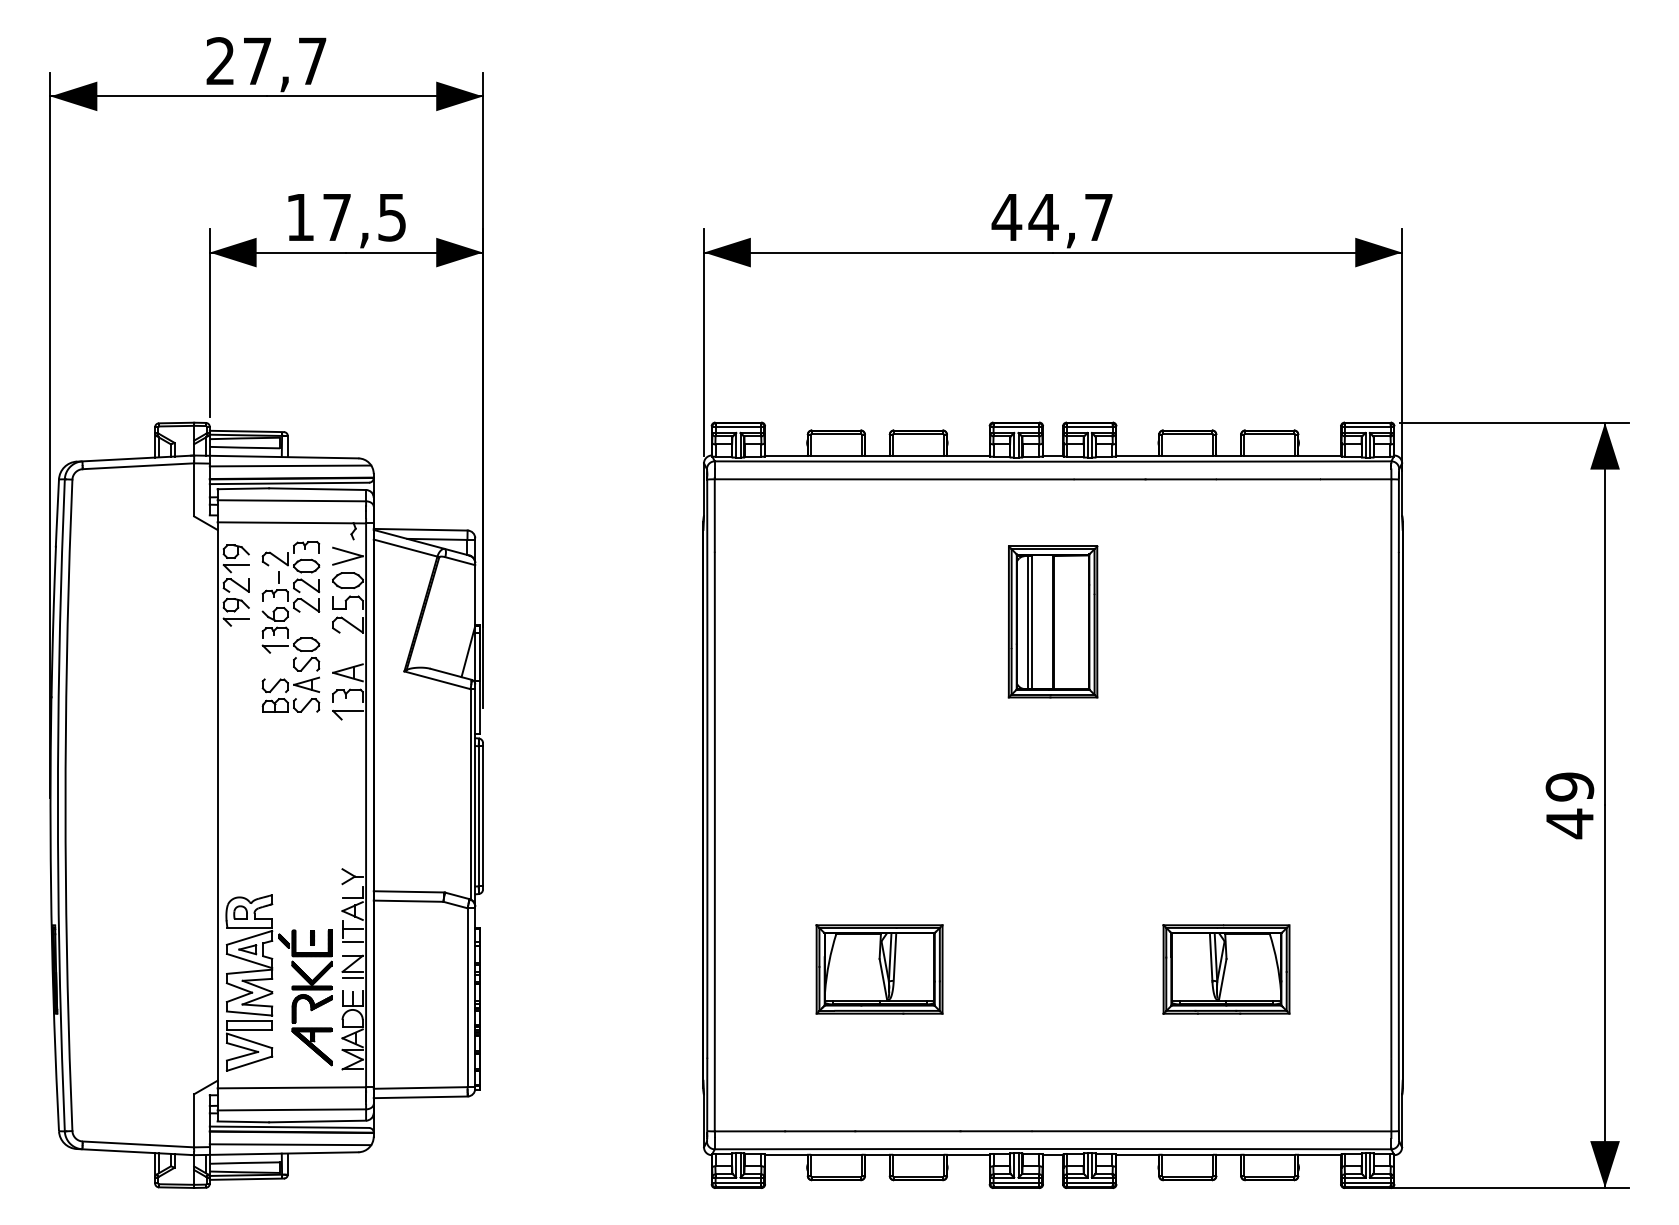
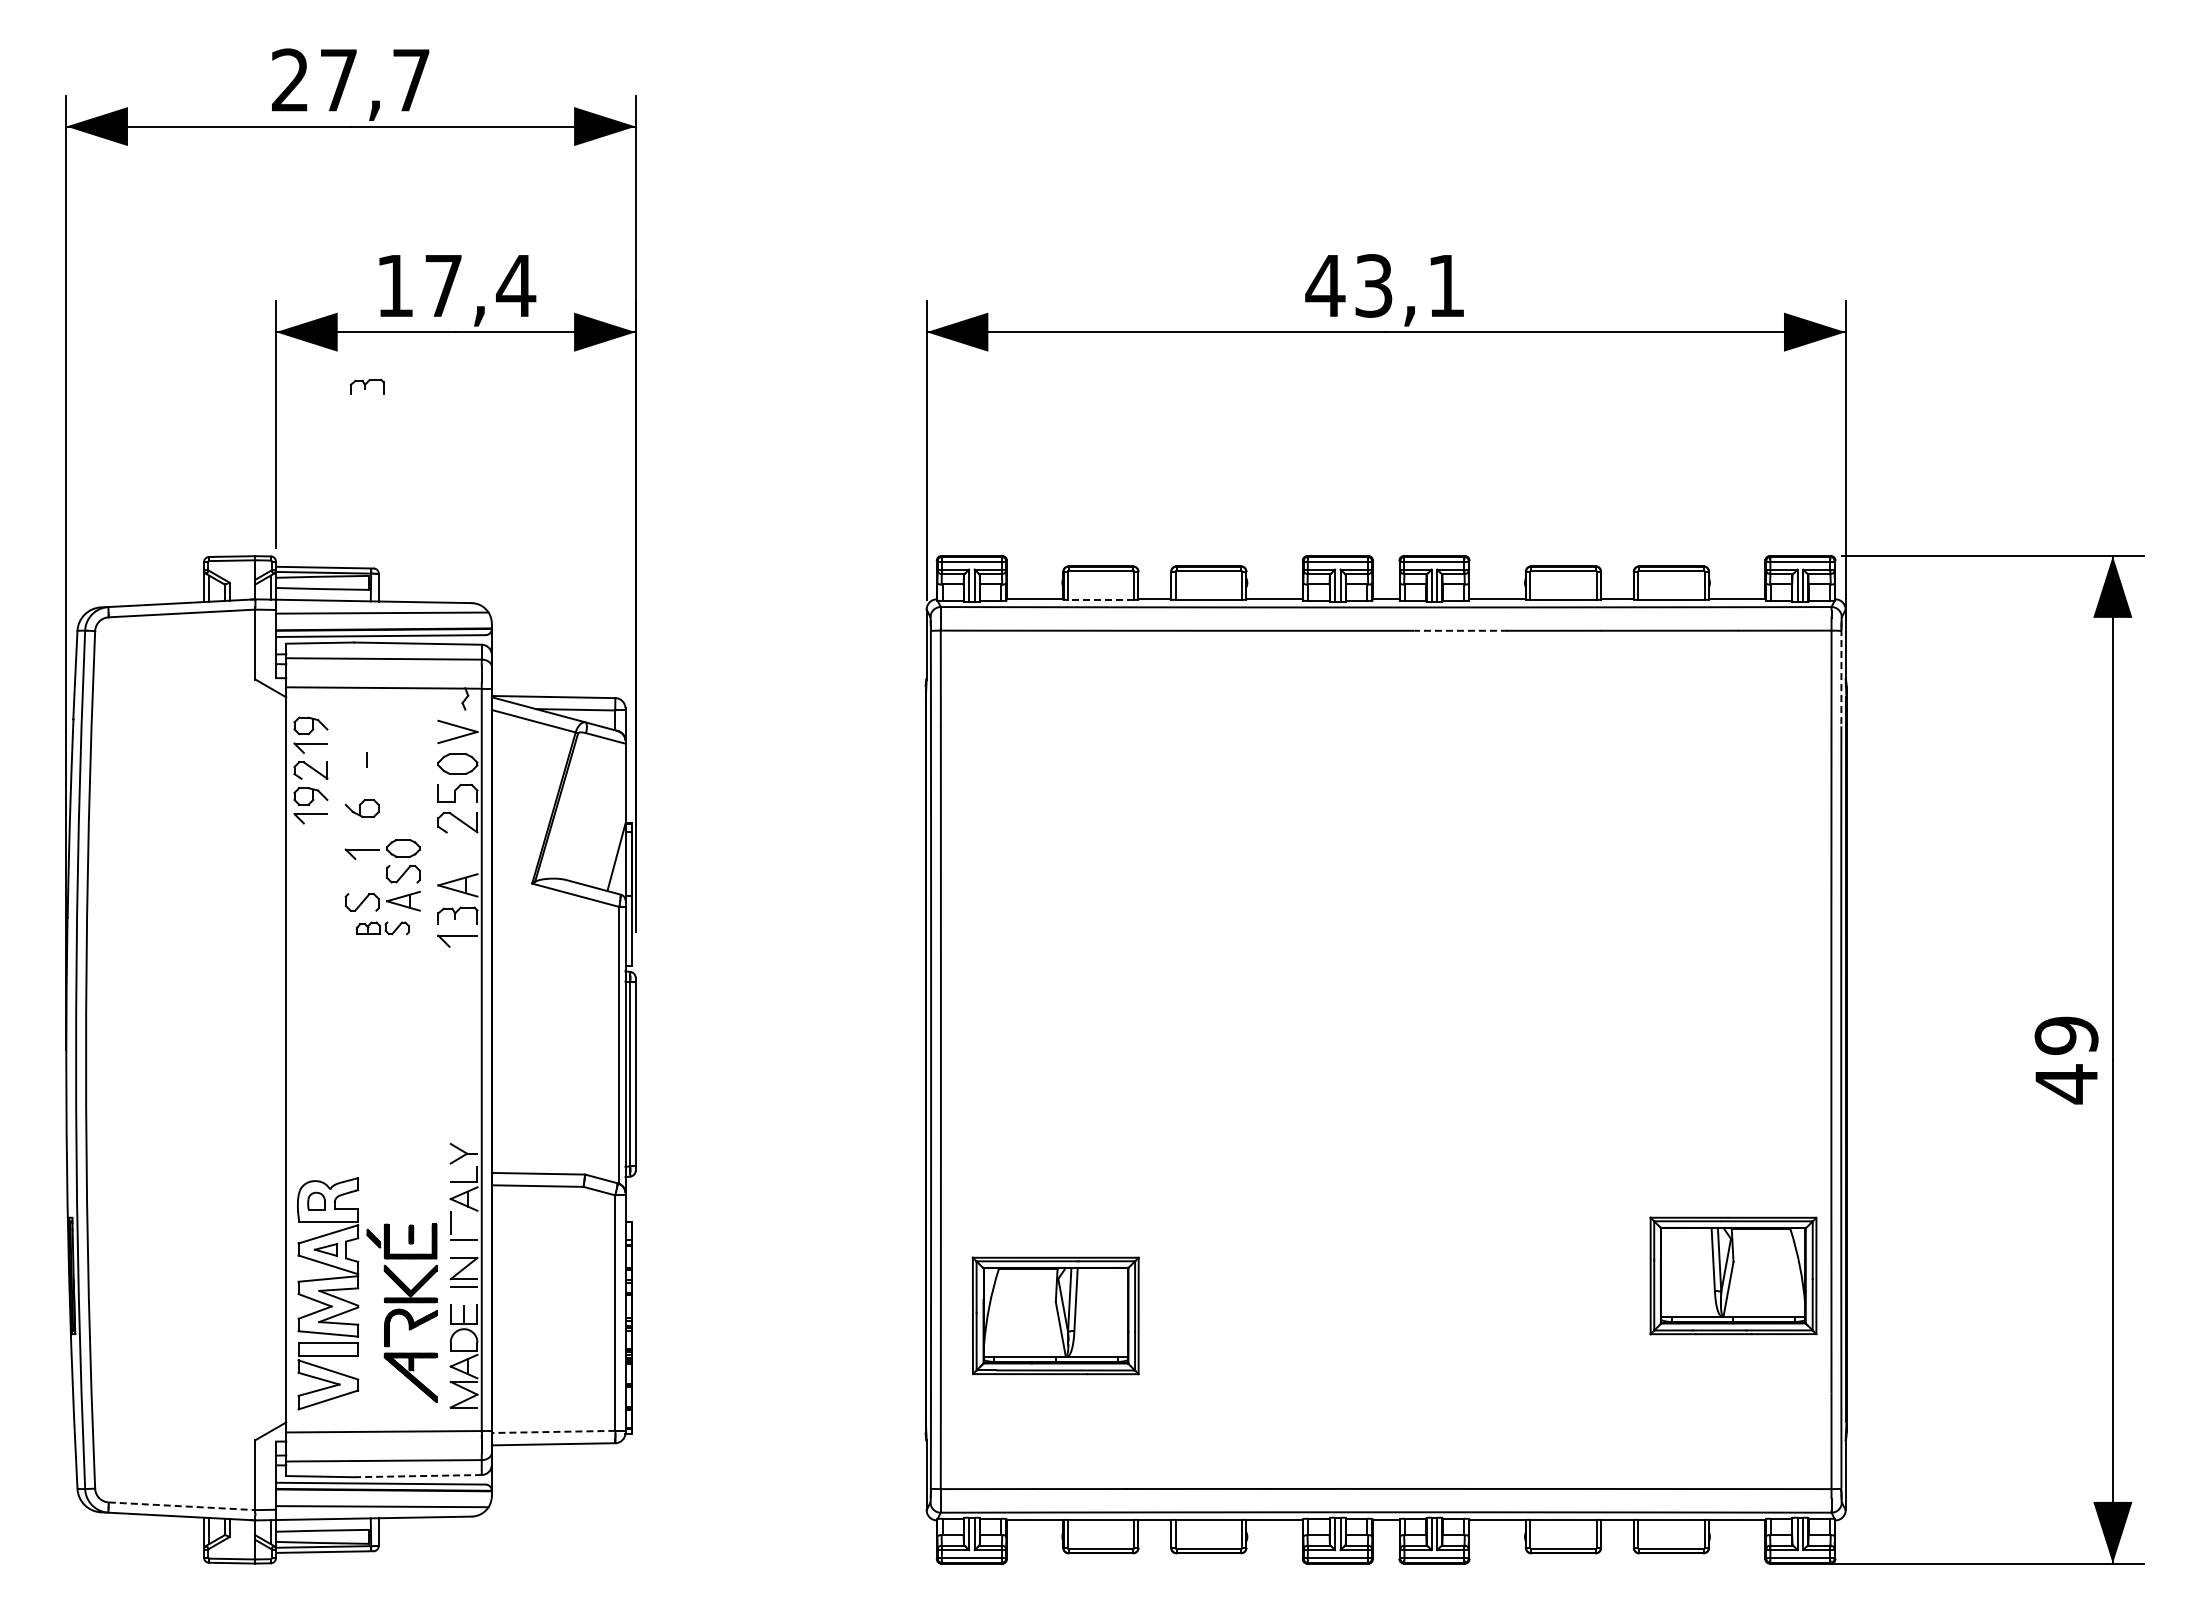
text: (391, 217) -> (515, 286), 17,5 -> 17,4
text: (1070, 217) -> (1408, 285), 44,7 -> 43,1
line: (836, 455) -> (1100, 599), solid -> dashed
line: (1110, 479) -> (1461, 630), solid -> dashed
line: (1398, 514) -> (1841, 677), solid -> dashed
part: (295, 580) -> (388, 764), removed
part: (1053, 621) -> (1386, 818), removed
part: (274, 632) -> (366, 386), moved
part: (290, 705) -> (382, 928), size x0.7
line: (352, 929) -> (463, 1223), removed
part: (879, 969) -> (1055, 1315), moved
part: (1226, 969) -> (1733, 1275), moved
line: (420, 1087) -> (553, 1431), solid -> dashed
line: (317, 1121) -> (417, 1476), solid -> dashed
line: (138, 1144) -> (182, 1506), solid -> dashed

